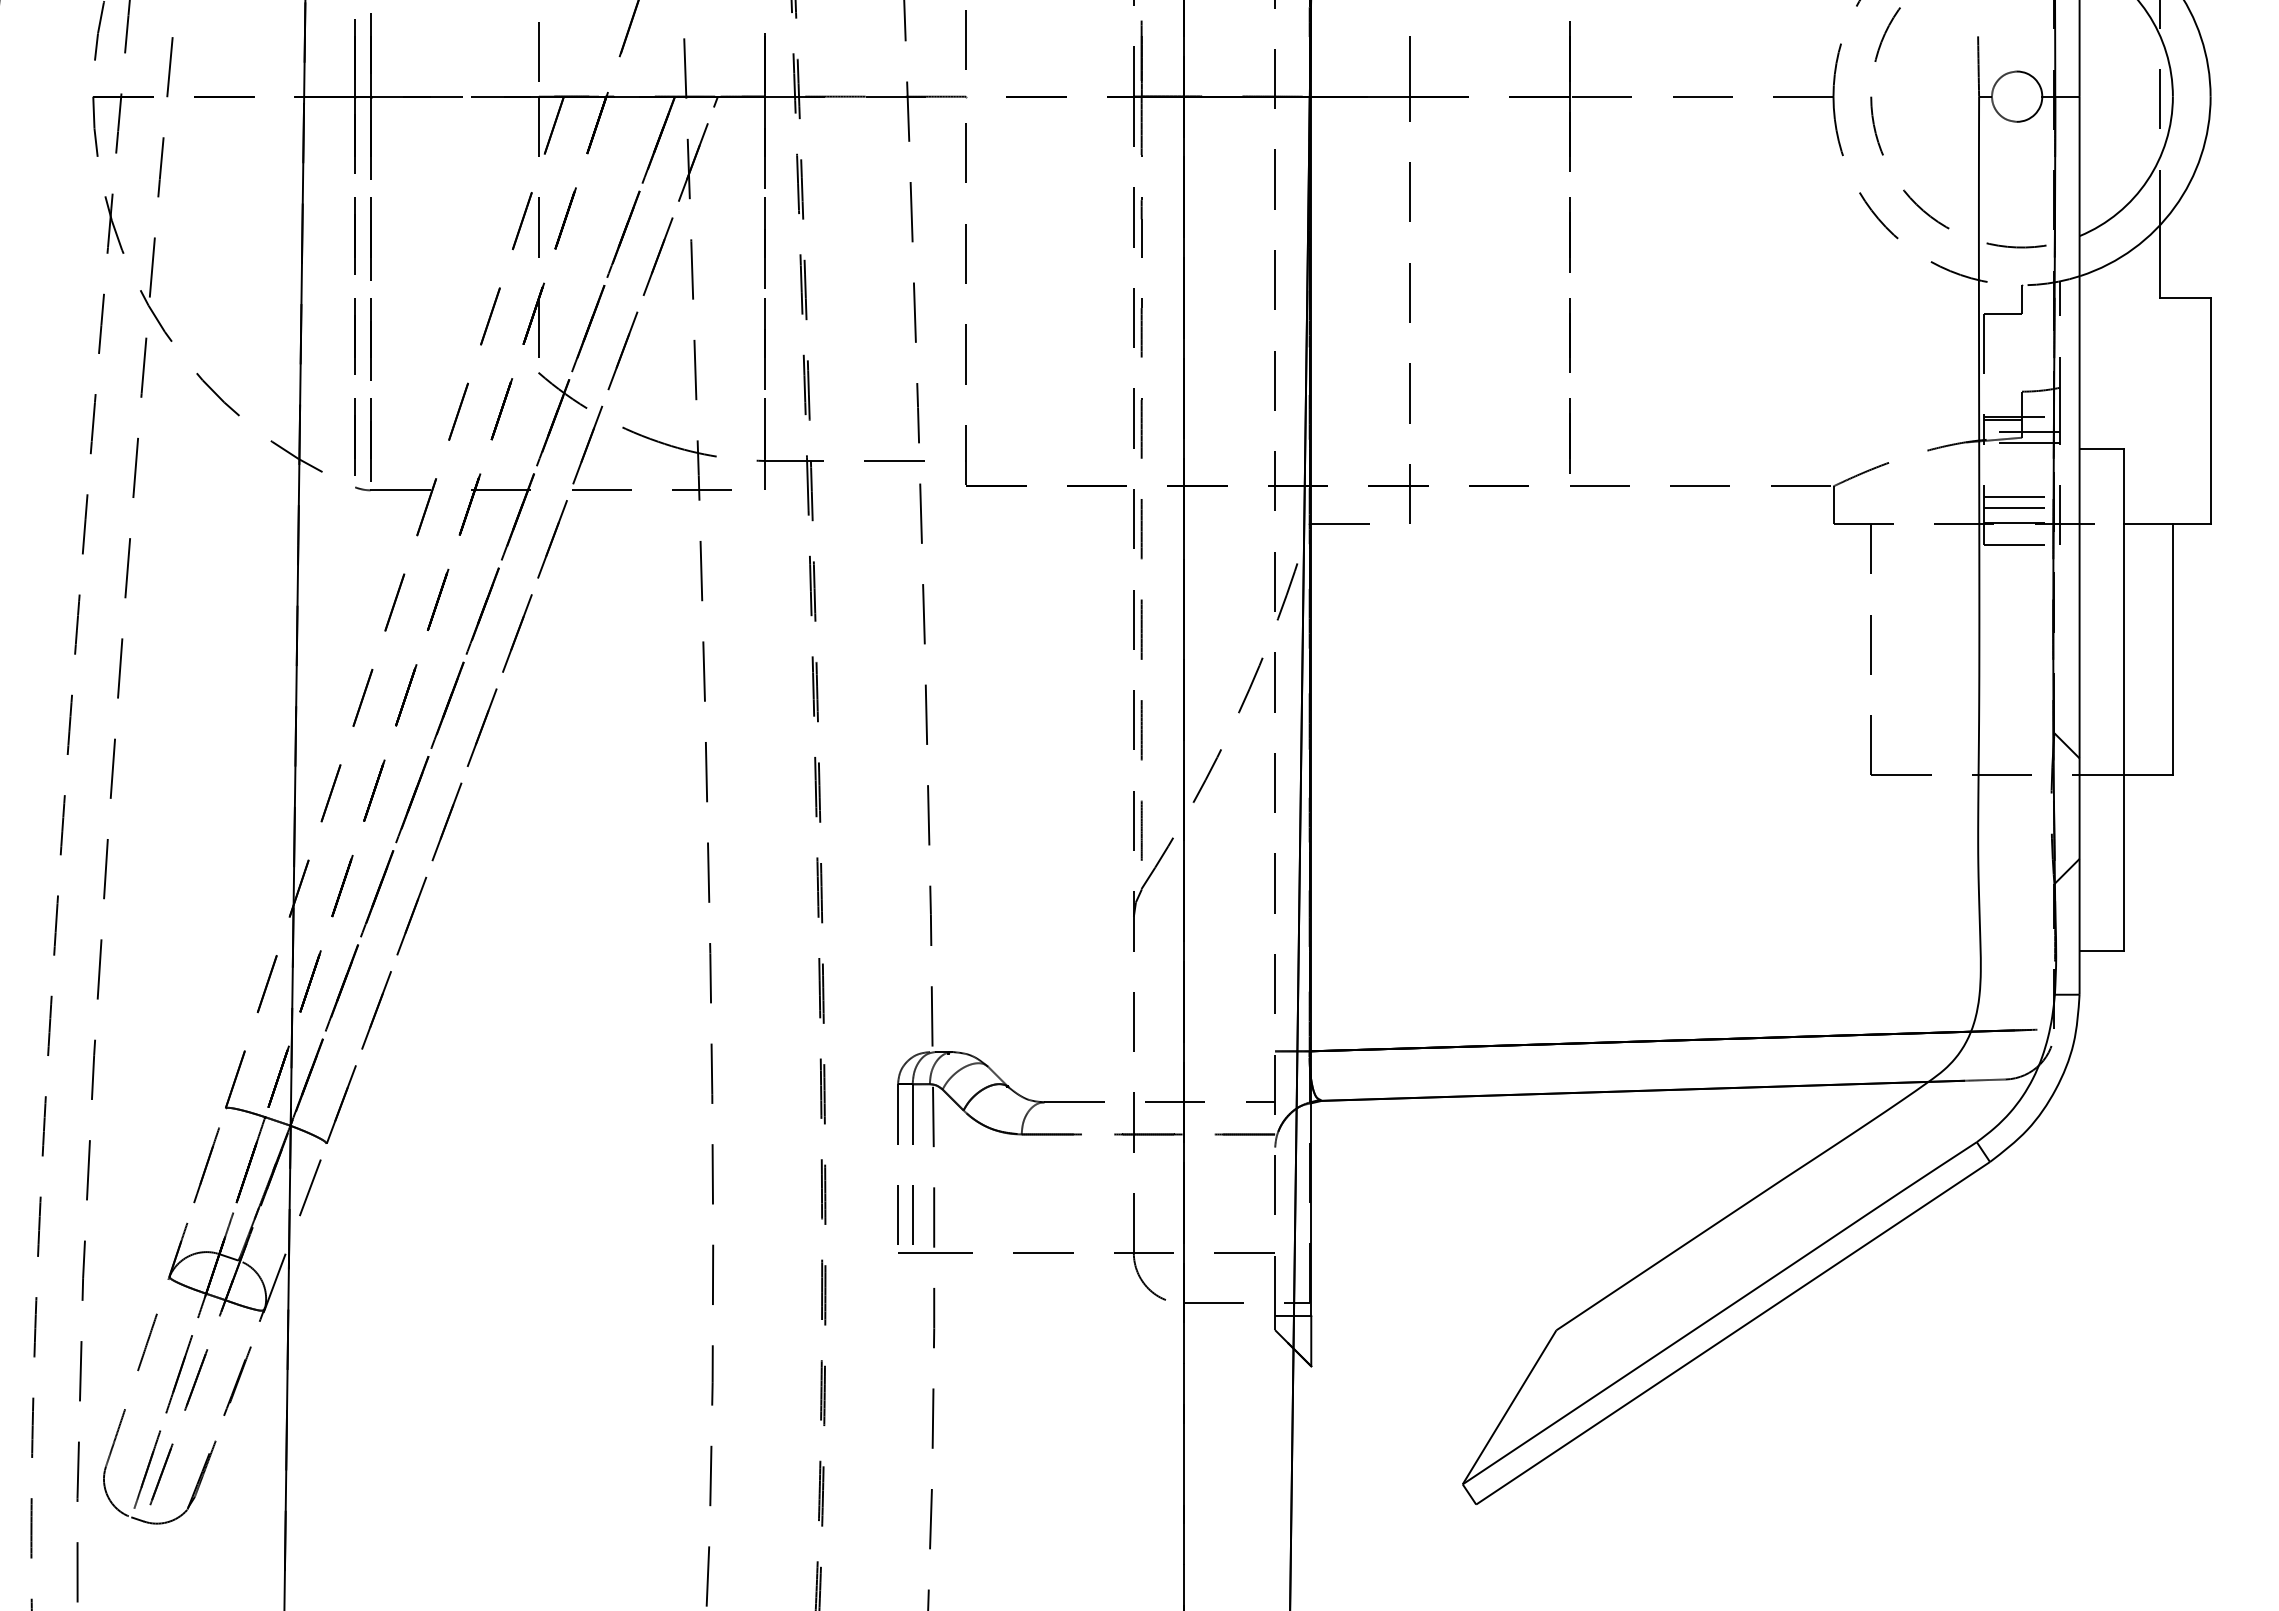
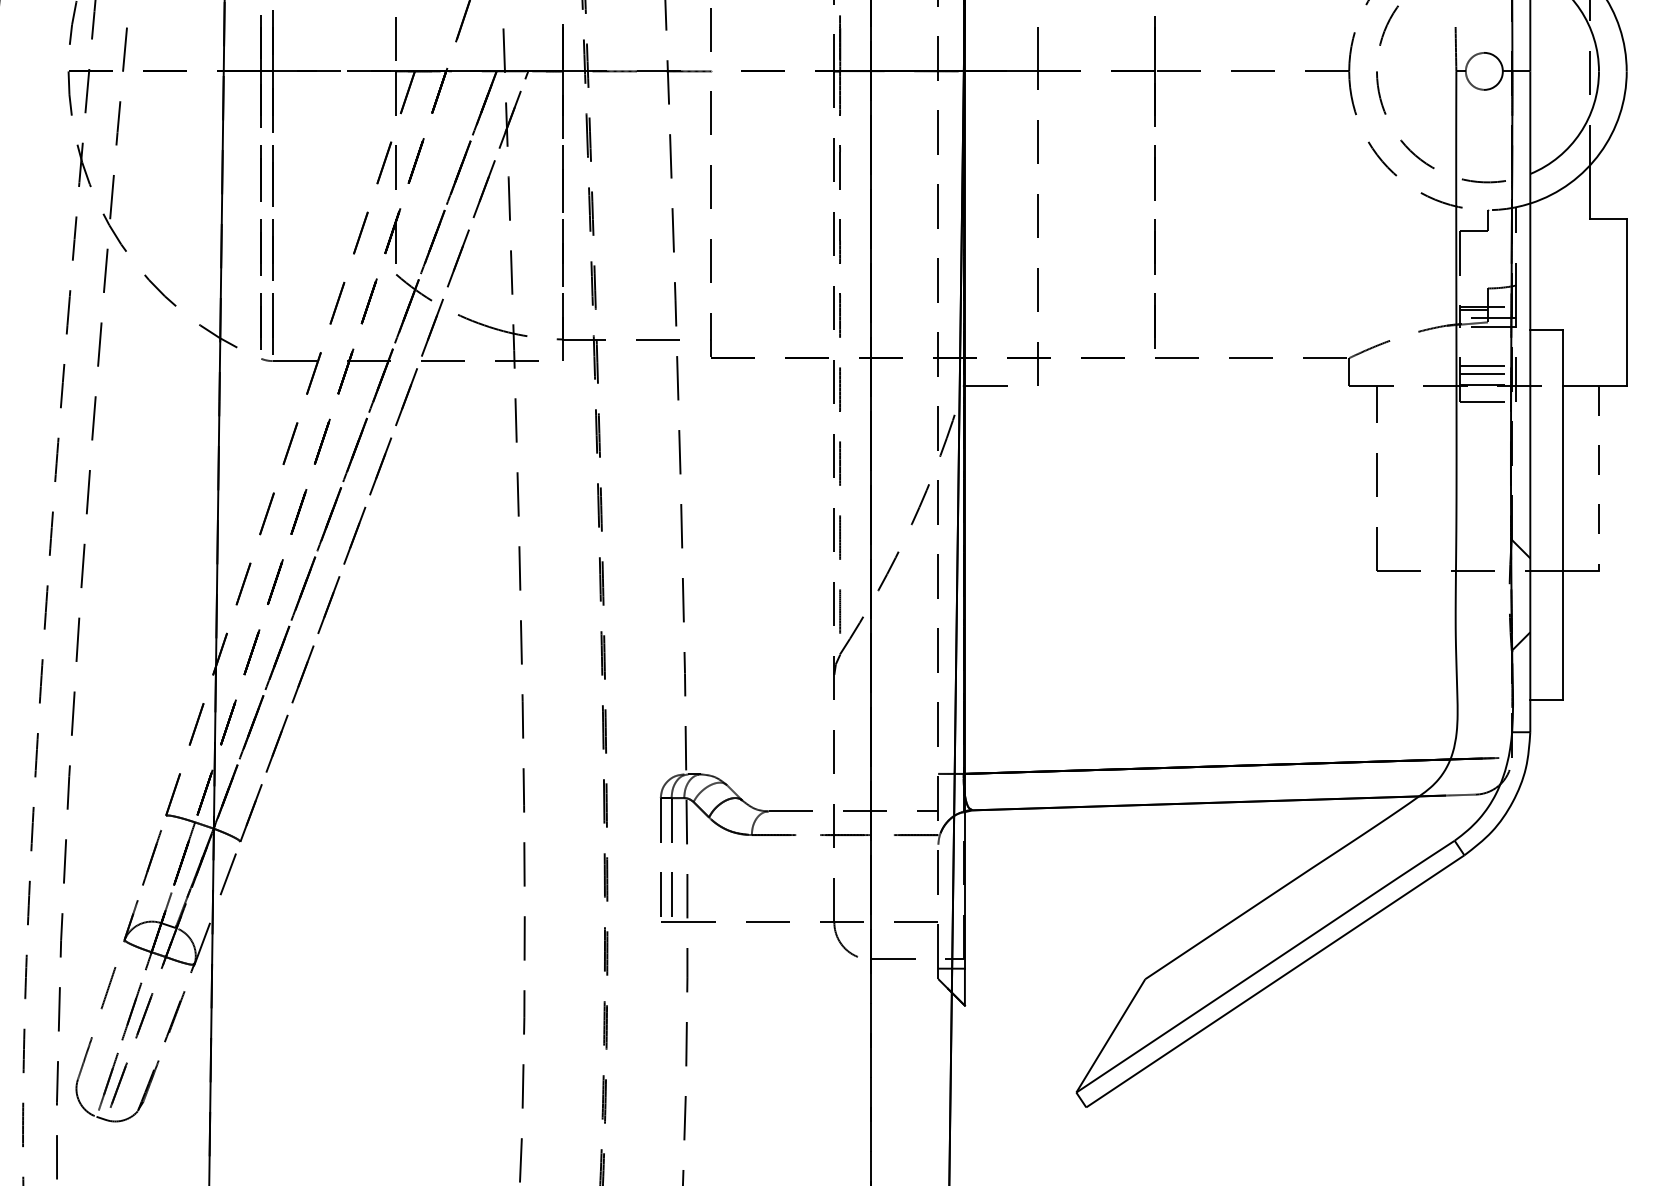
line: (2172, 649) -> (1598, 478), solid -> dashed

